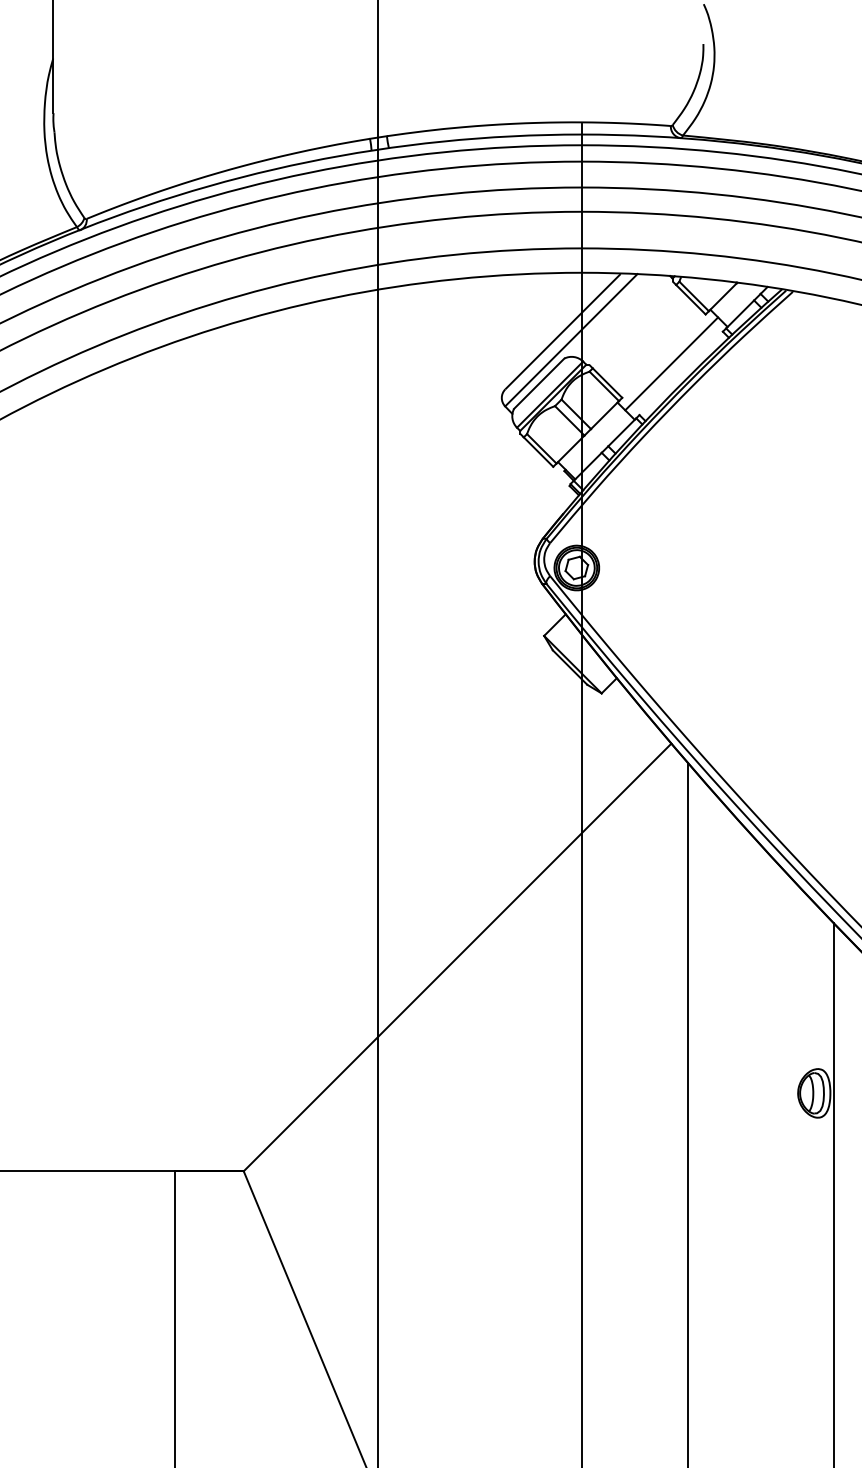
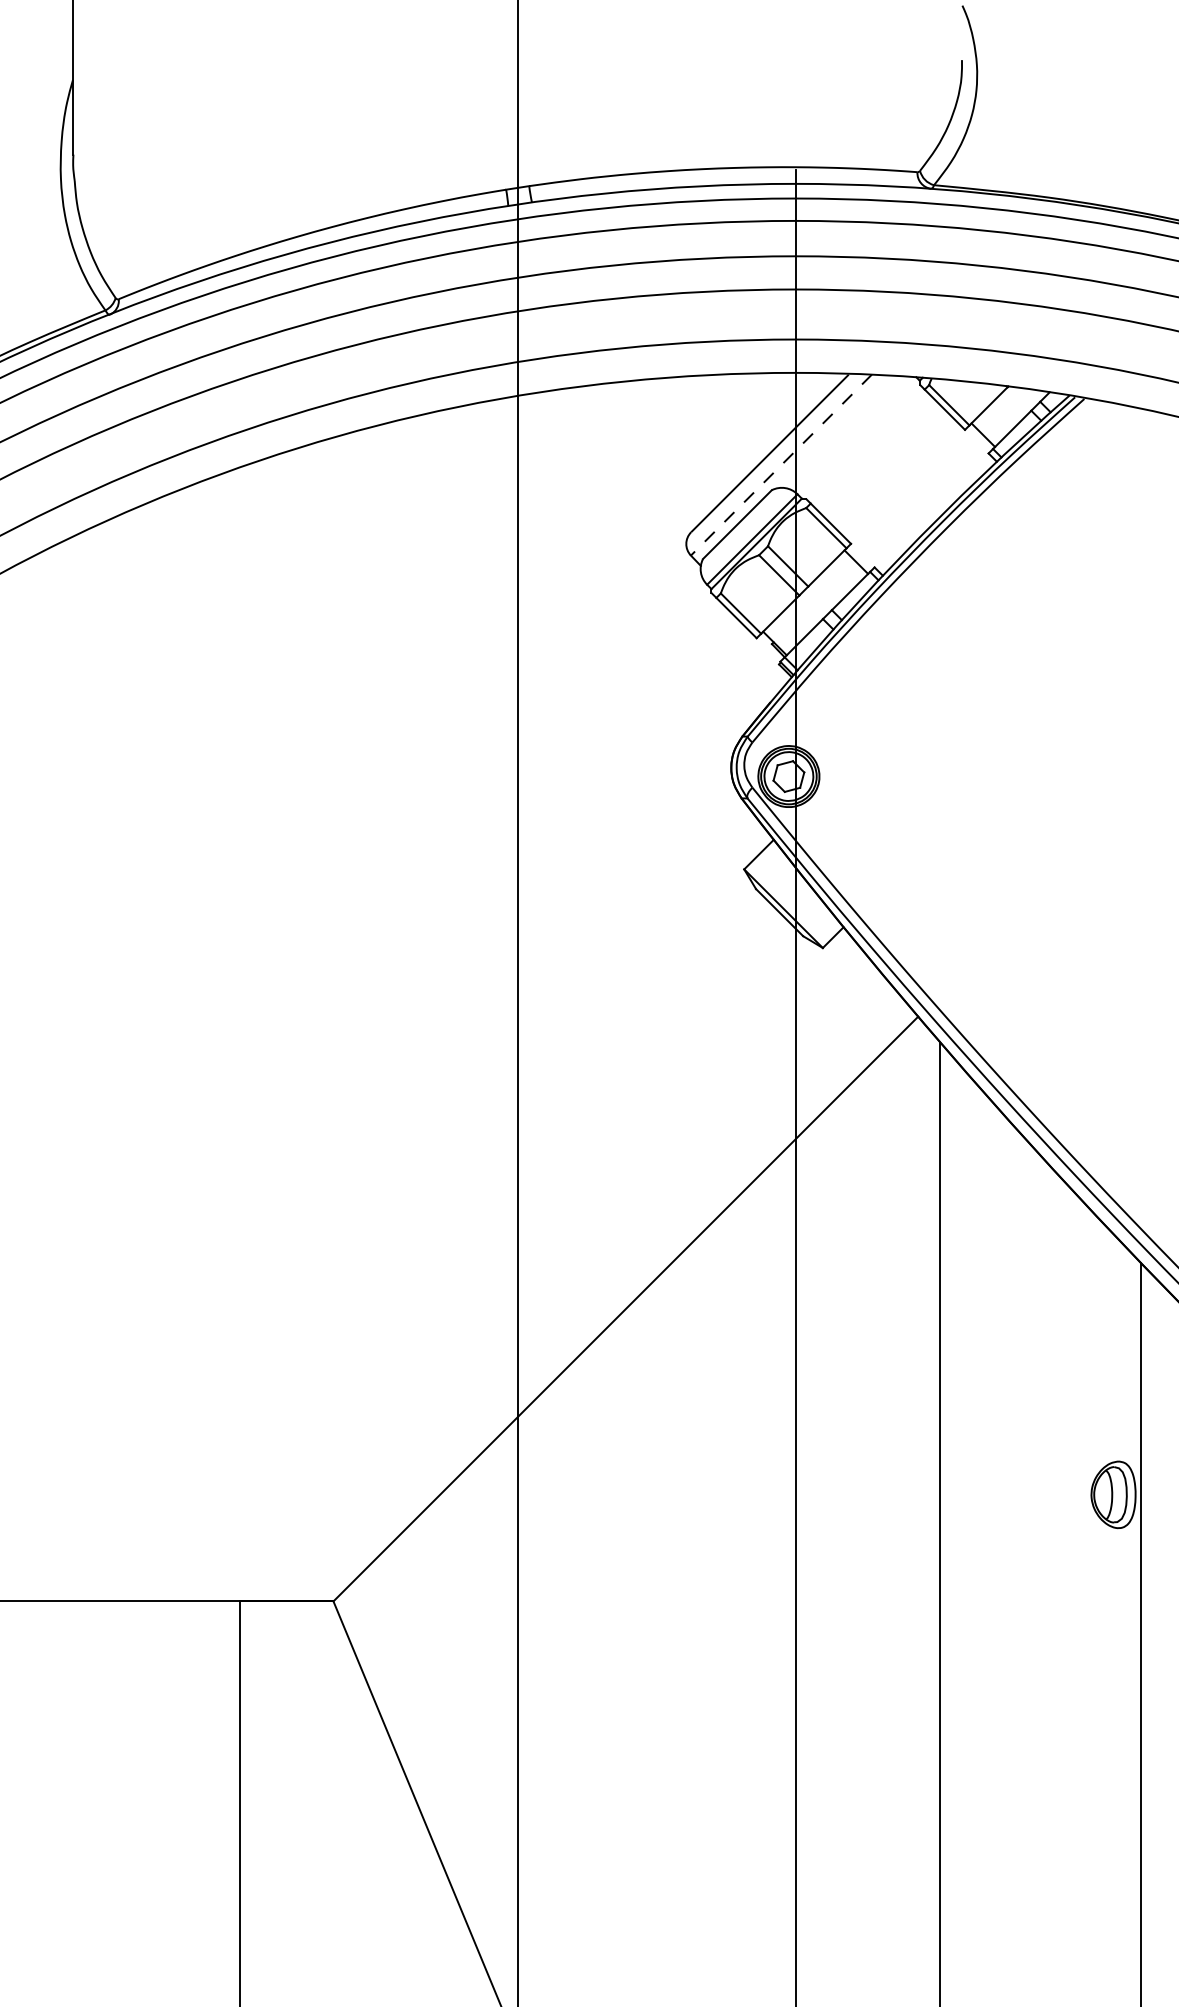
line: (571, 340) -> (781, 465), solid -> dashed
line: (671, 363) -> (918, 496), removed

